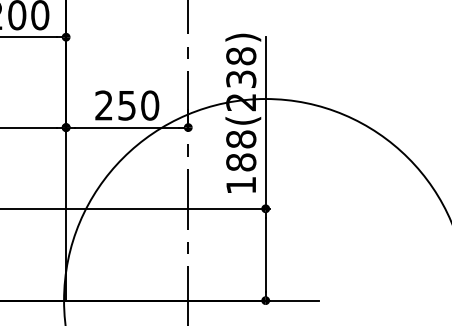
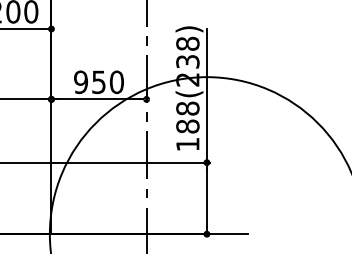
text: (104, 105) -> (81, 82), 250 -> 950

